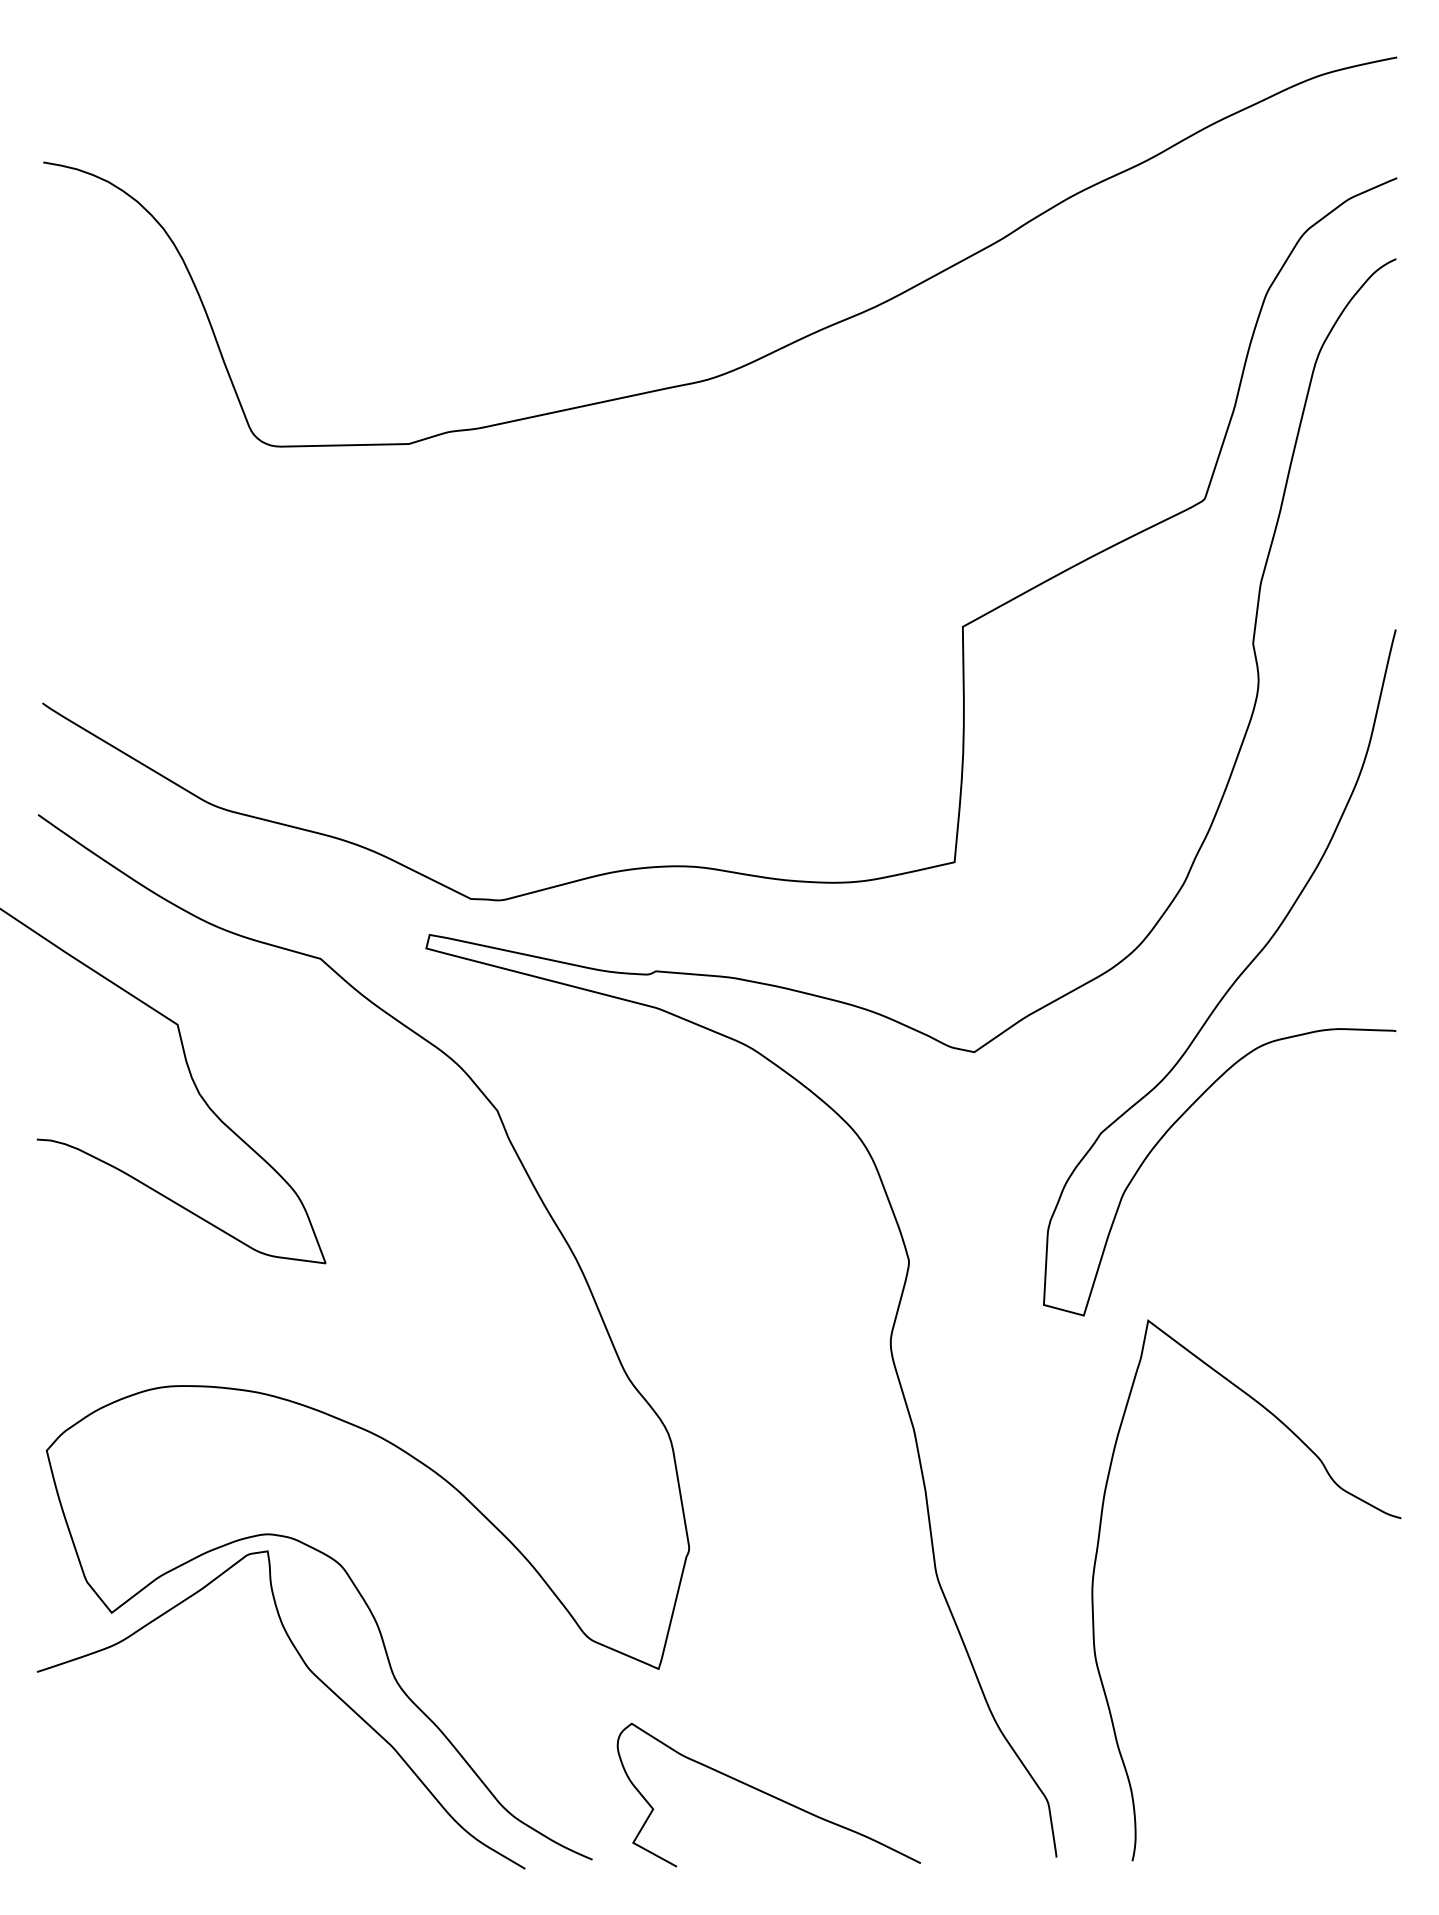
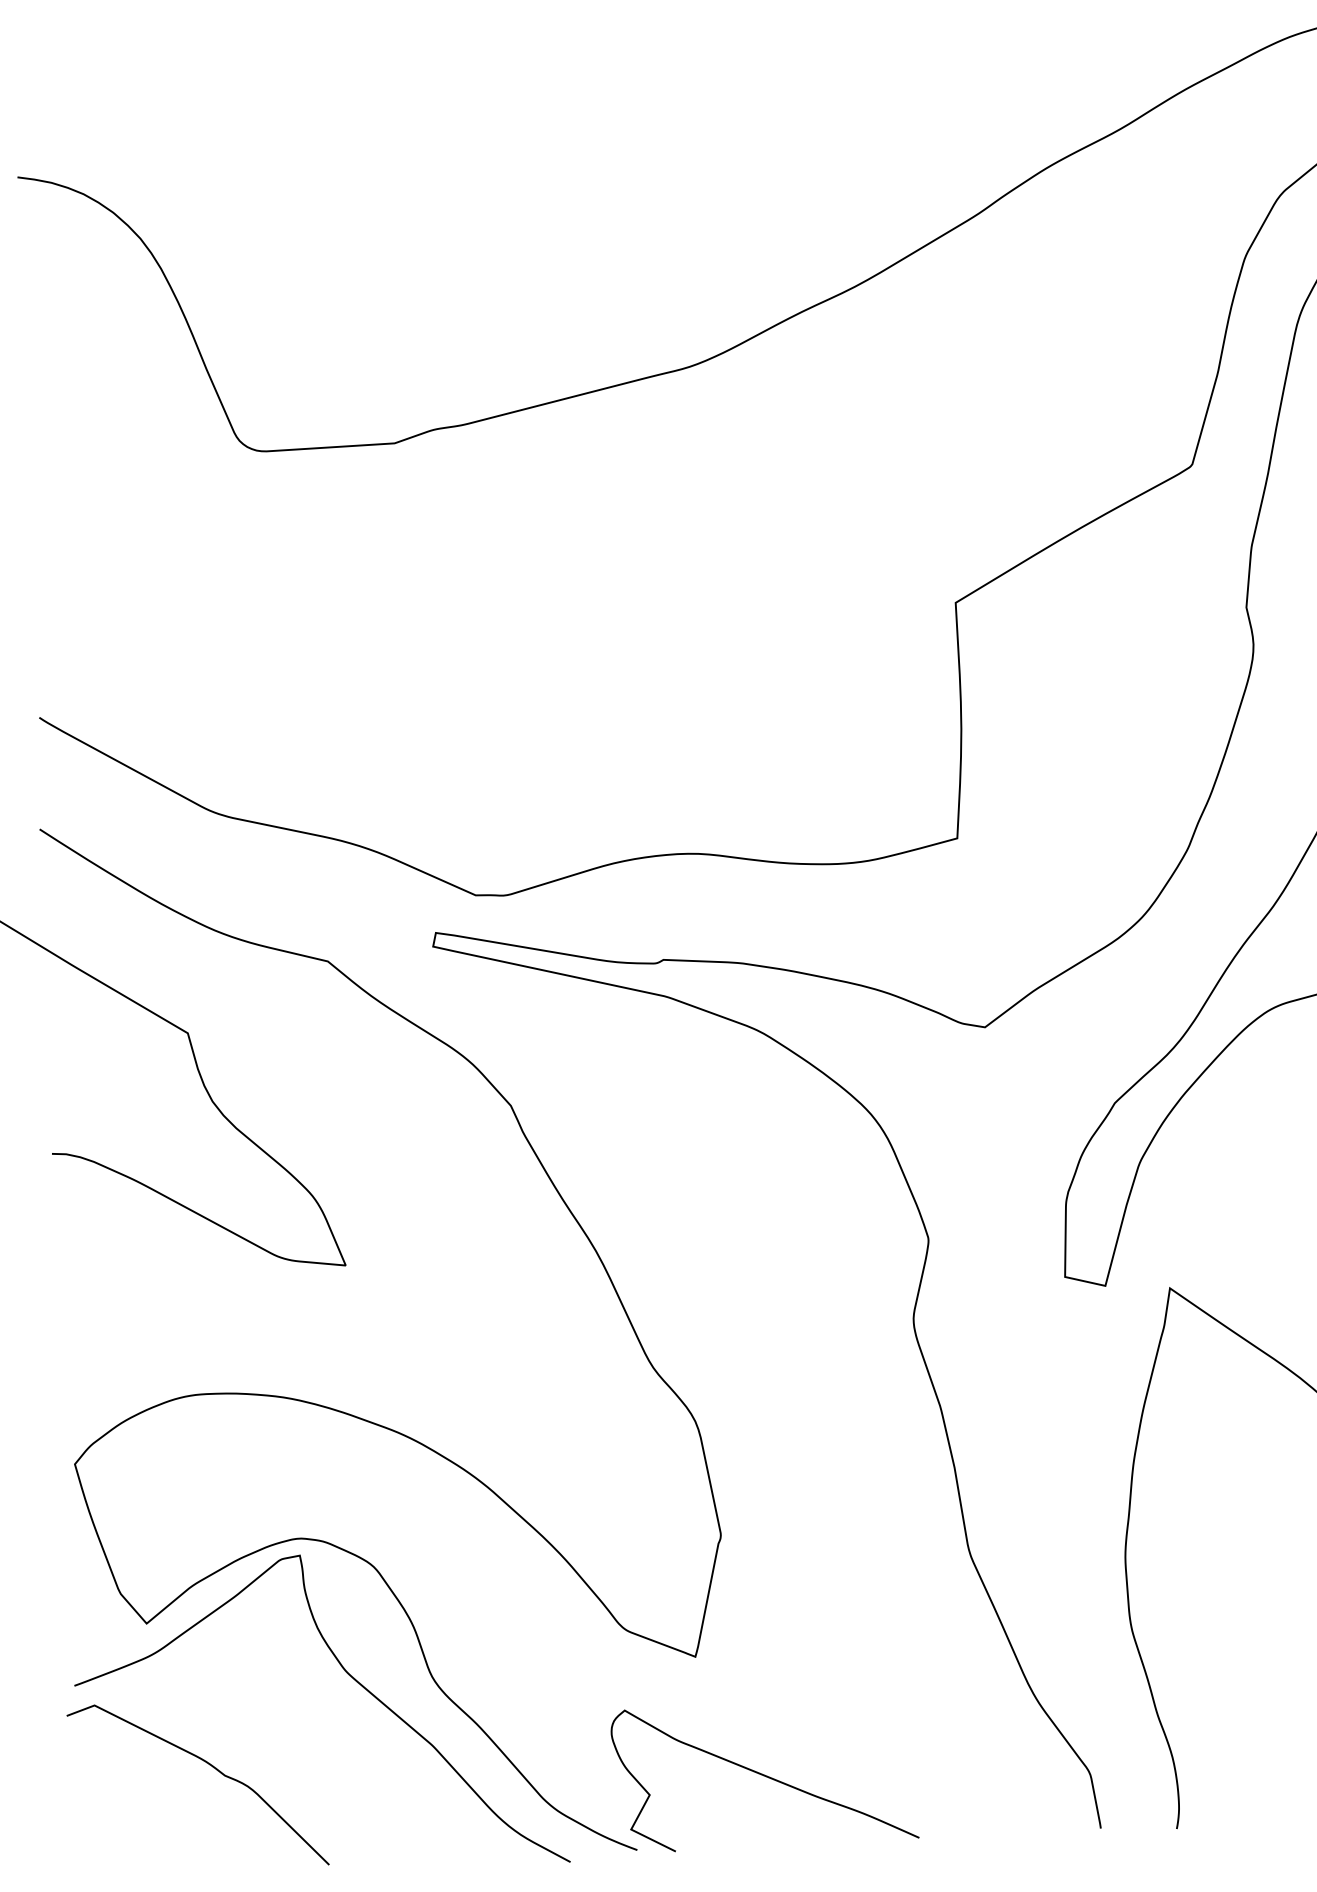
curve: (171, 1759) -> (212, 1767), added
curve: (768, 1794) -> (764, 1775), moved

